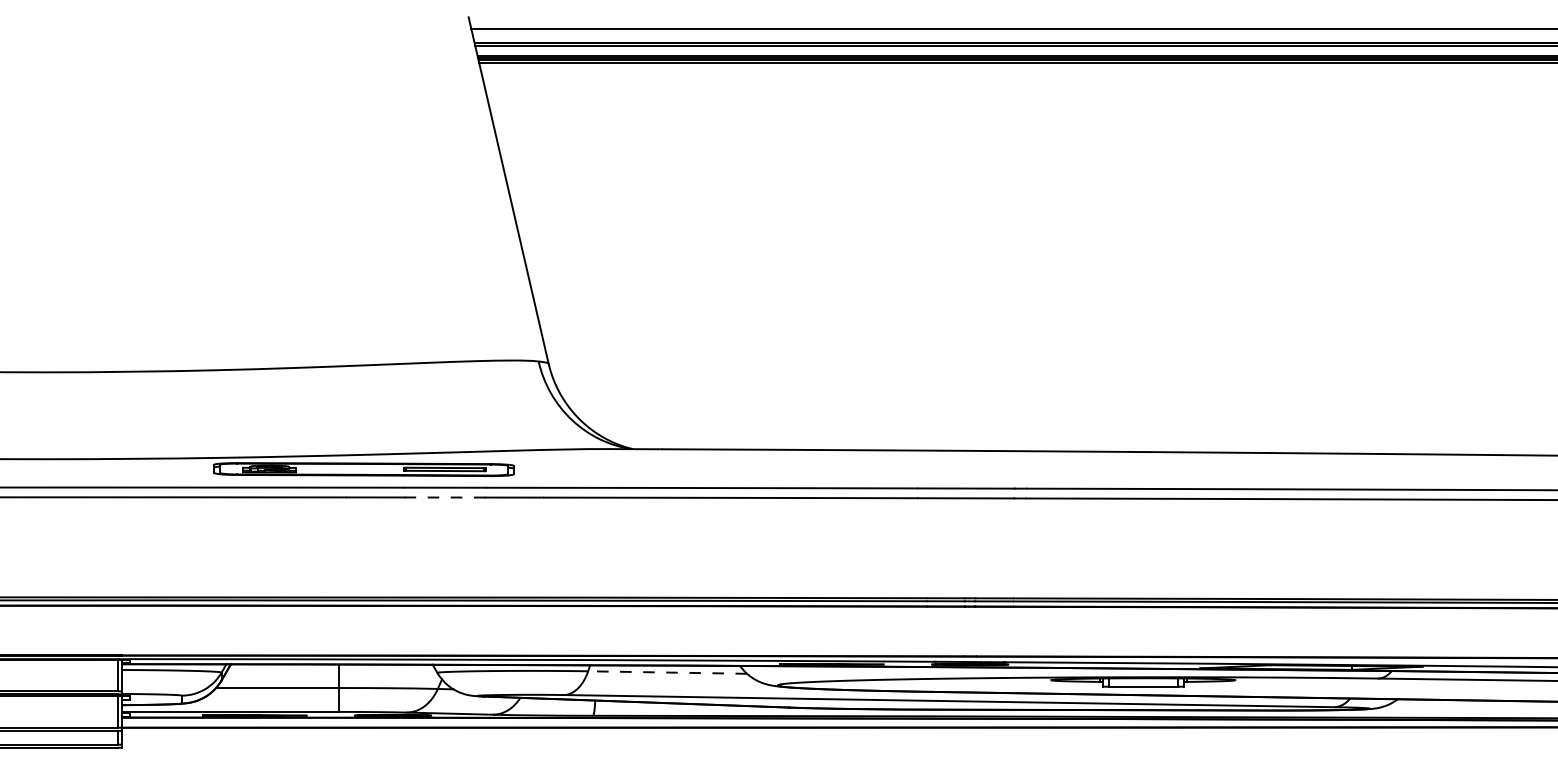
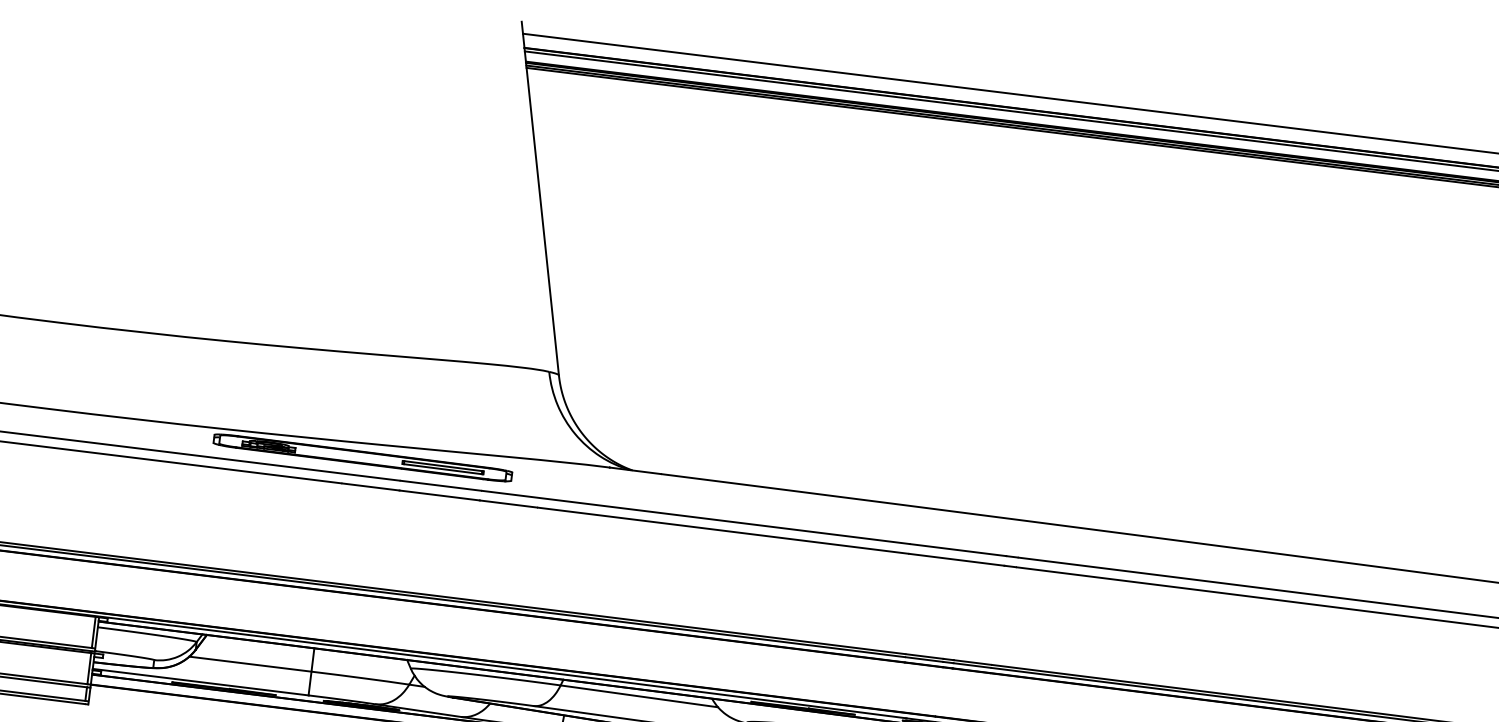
line: (444, 497) -> (439, 495), dashed -> solid
line: (667, 672) -> (639, 696), dashed -> solid

